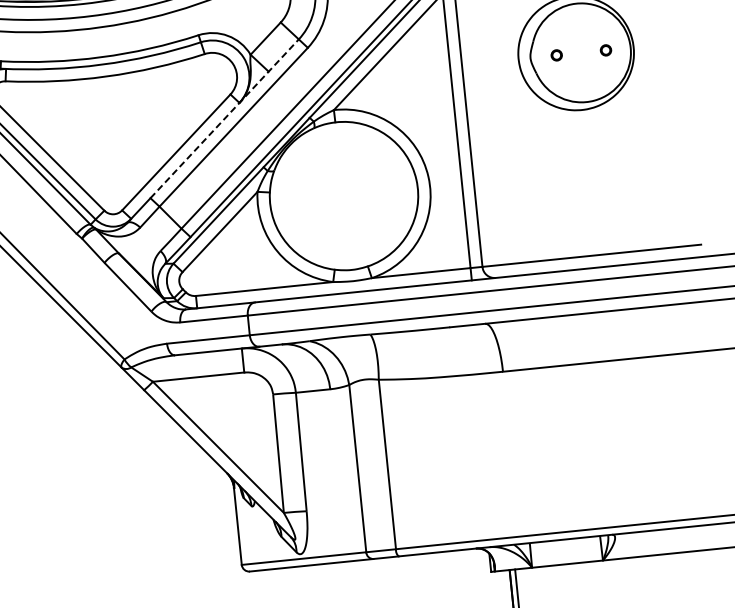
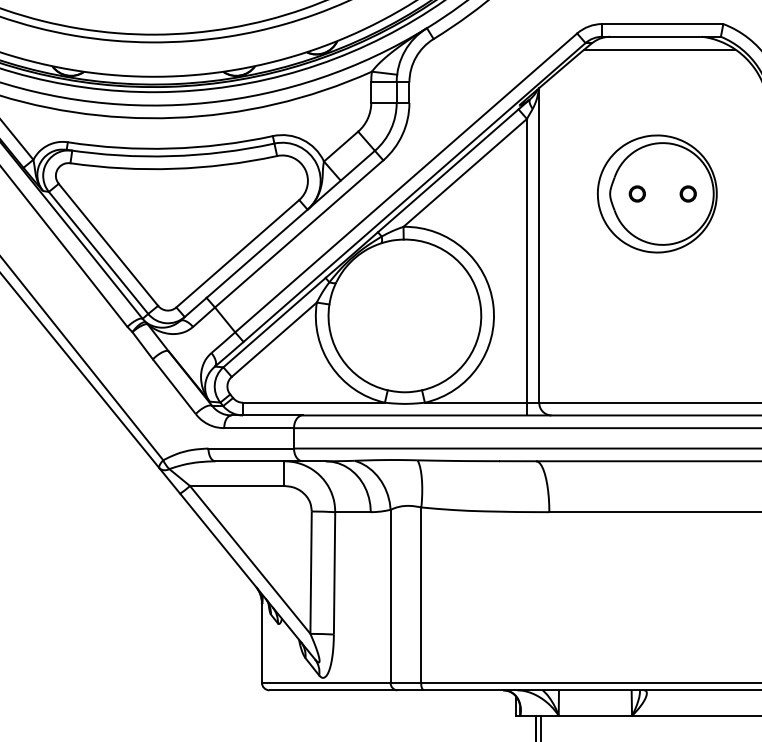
circle: (605, 49) -> (687, 193), size x1.43
part: (555, 54) -> (636, 193), size x1.43
line: (224, 118) -> (290, 224), dashed -> solid

